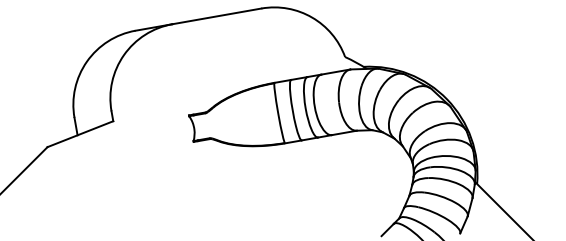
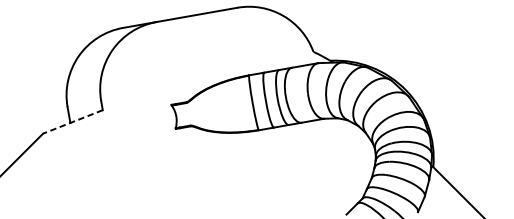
line: (79, 134) -> (72, 122), solid -> dashed

